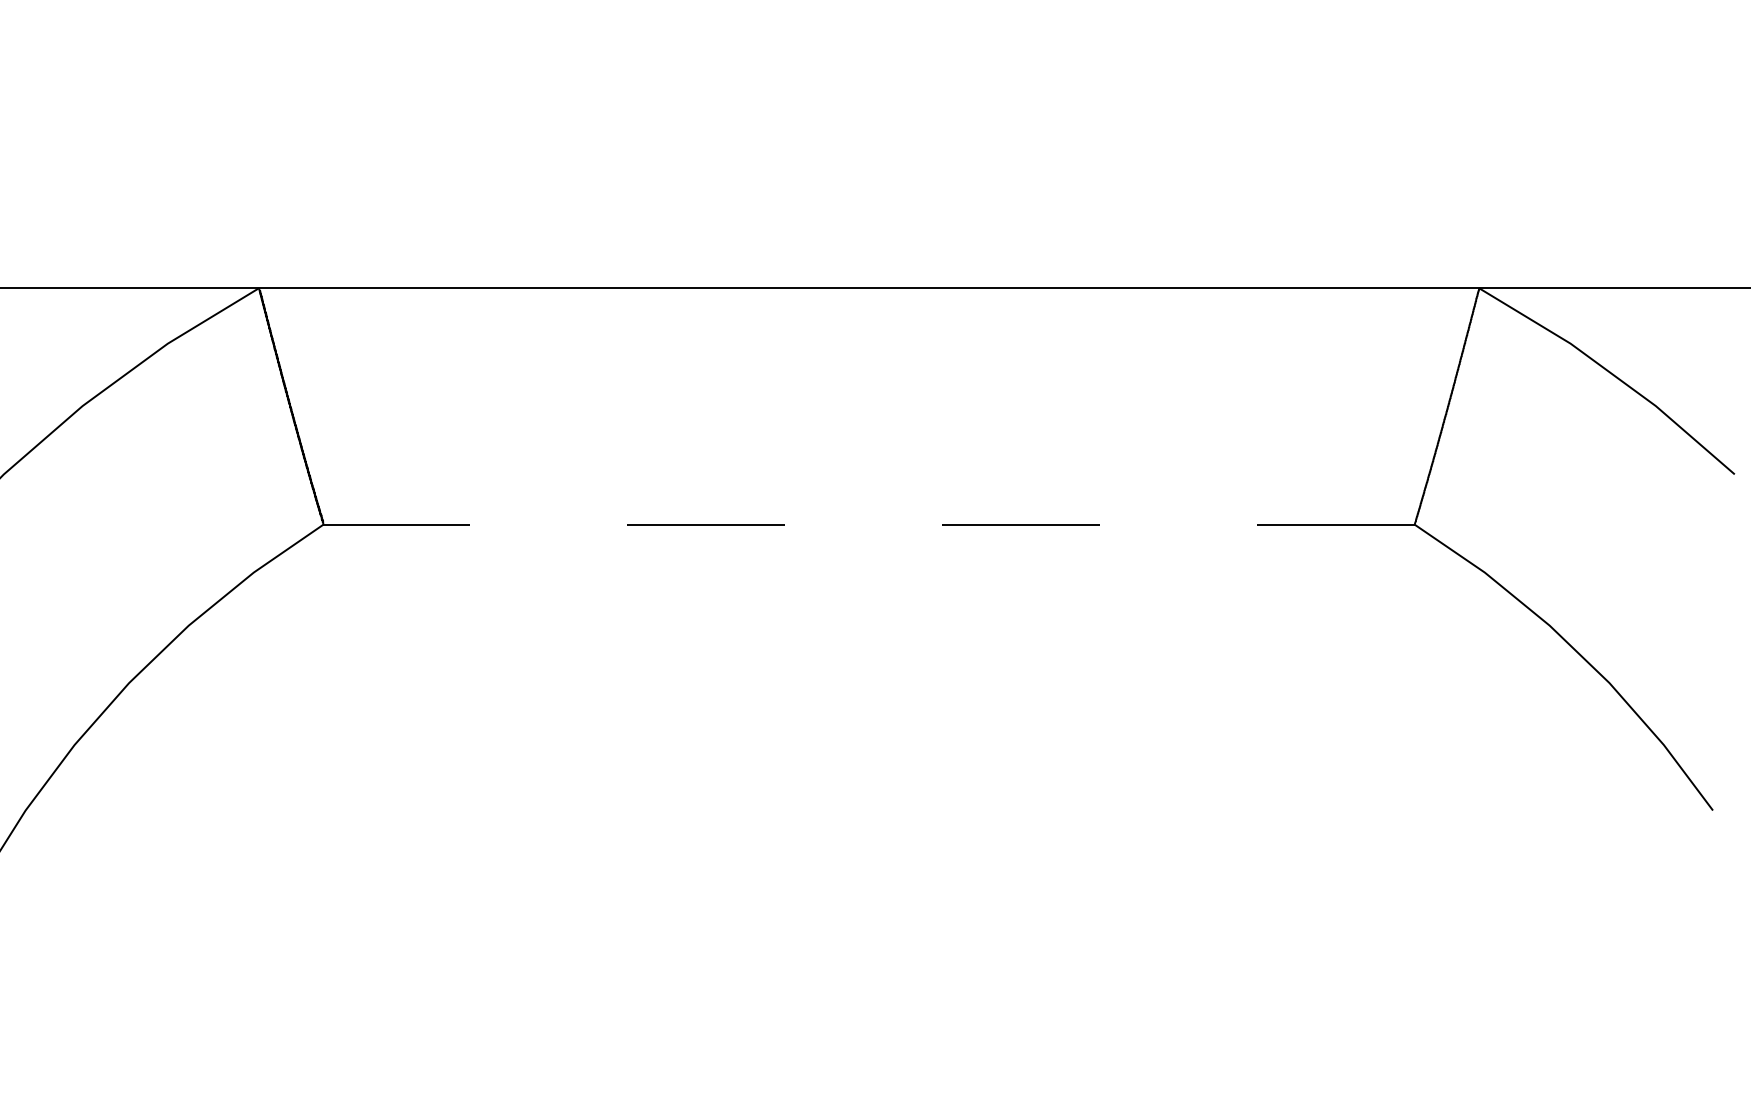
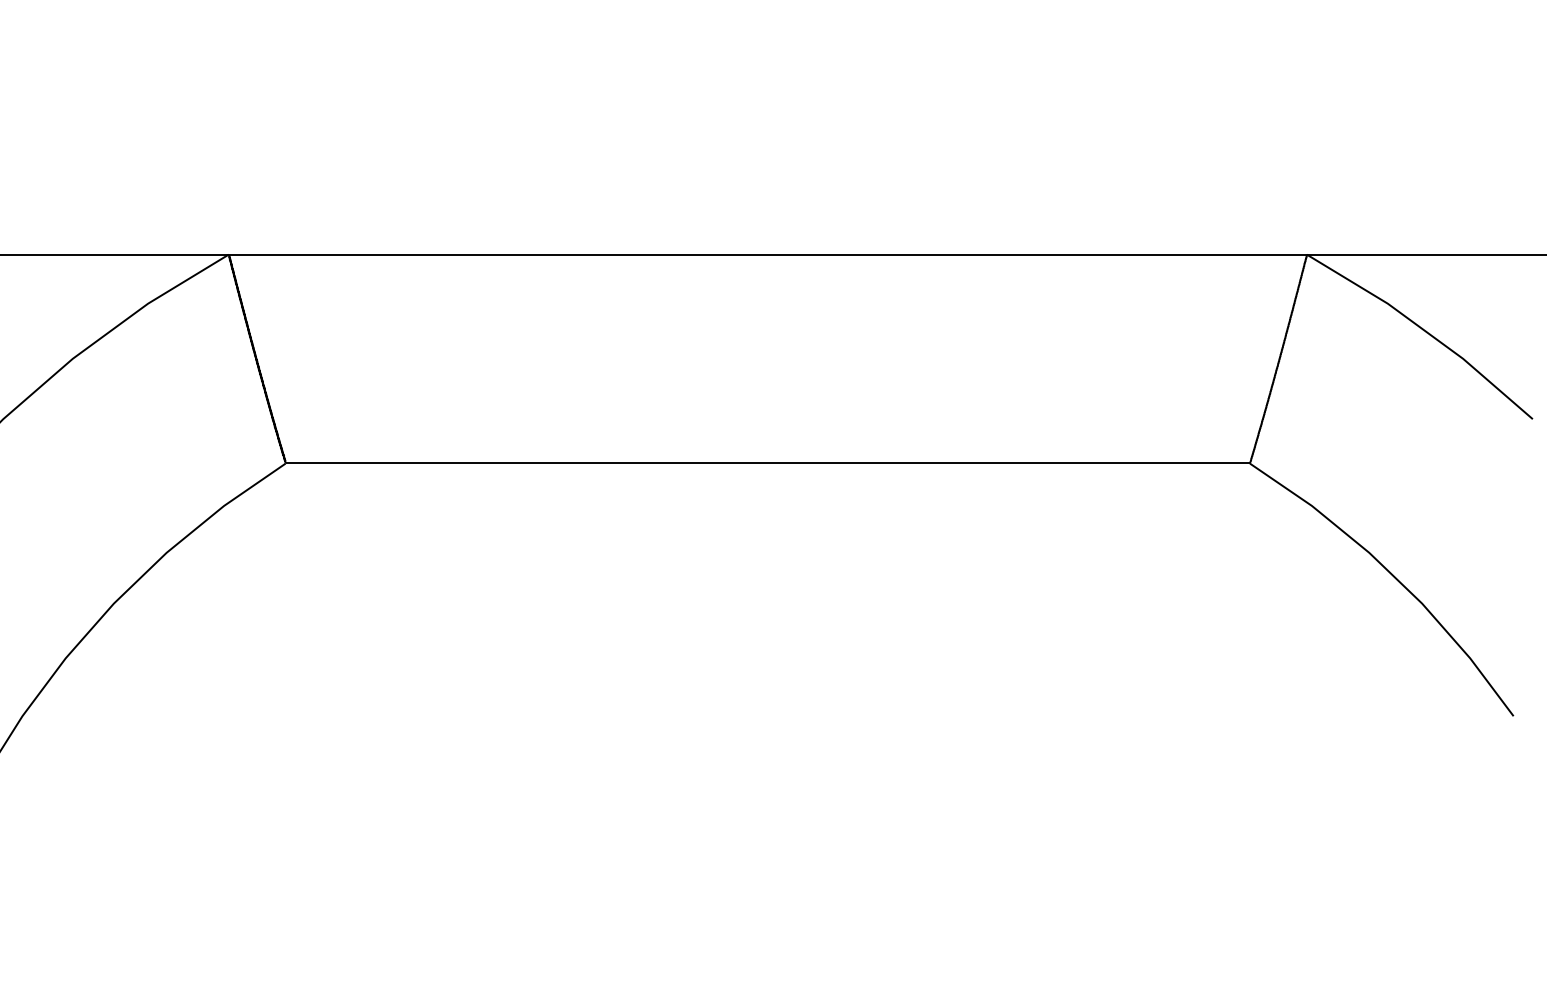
line: (868, 524) -> (767, 463), dashed -> solid

